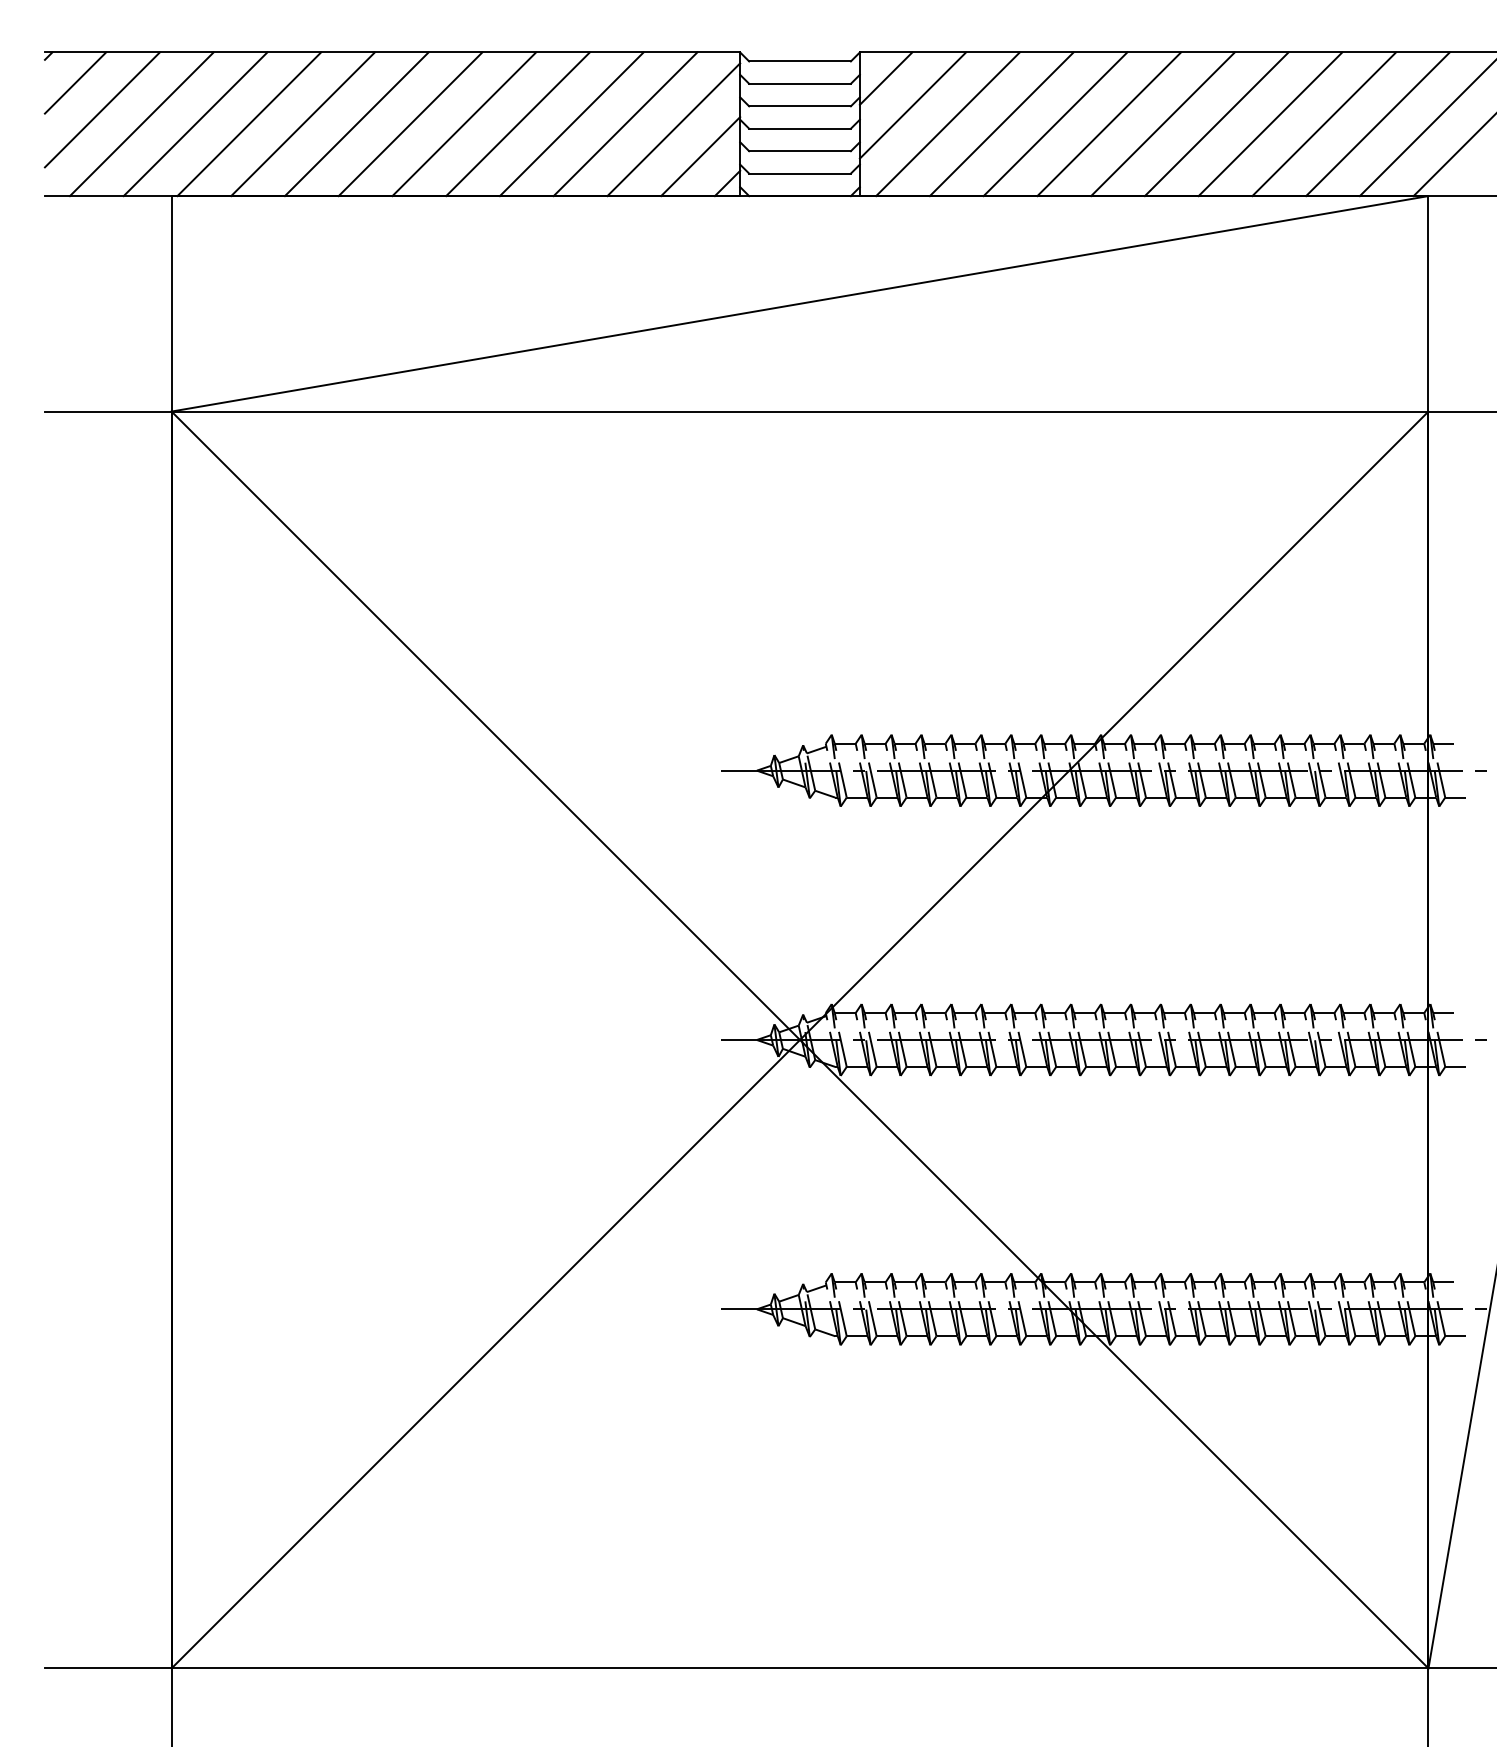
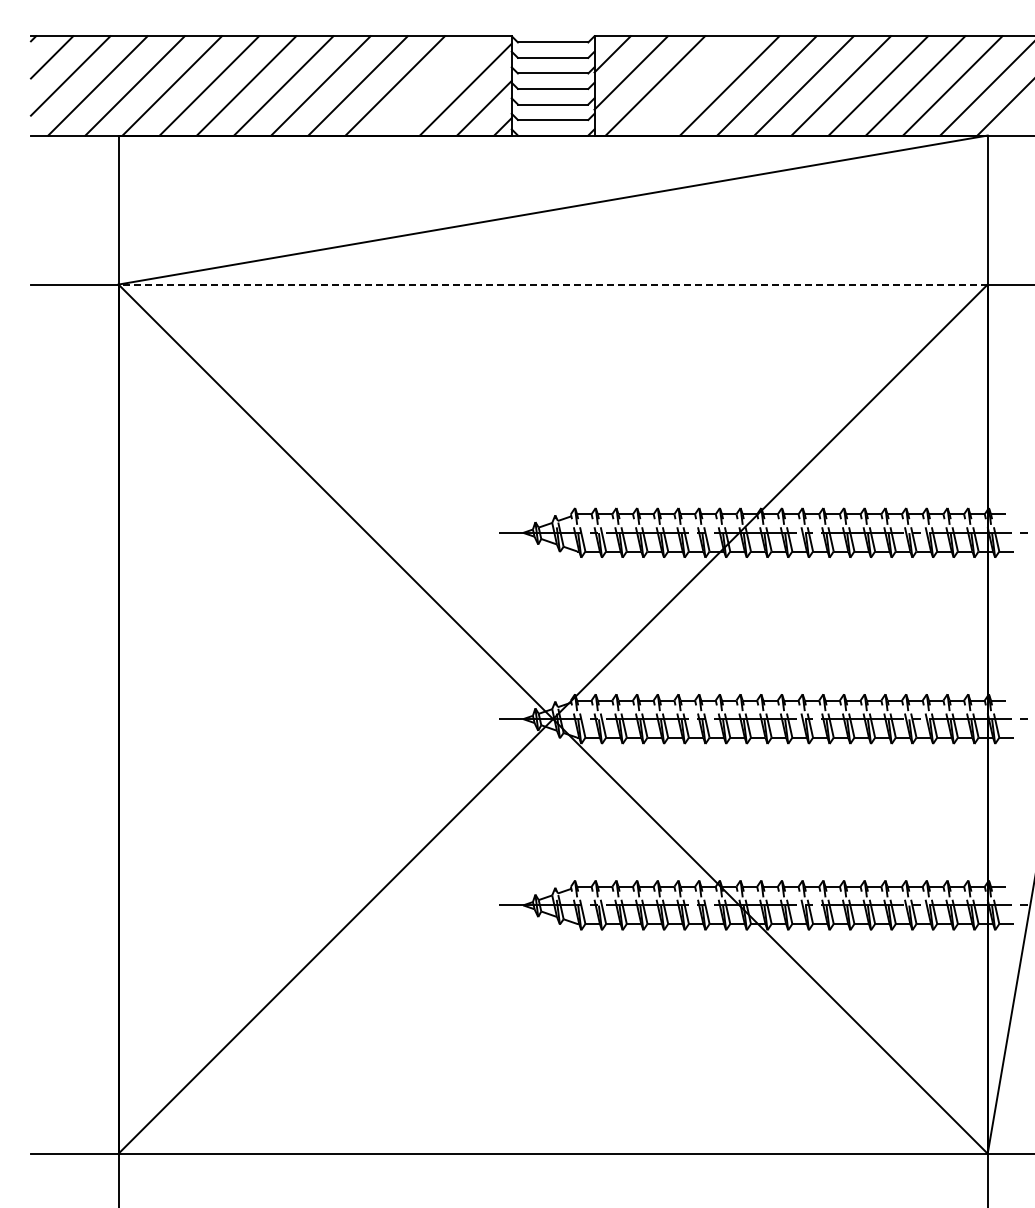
line: (625, 123) -> (432, 85), removed
line: (1001, 123) -> (692, 85), removed
line: (800, 411) -> (553, 284), solid -> dashed

